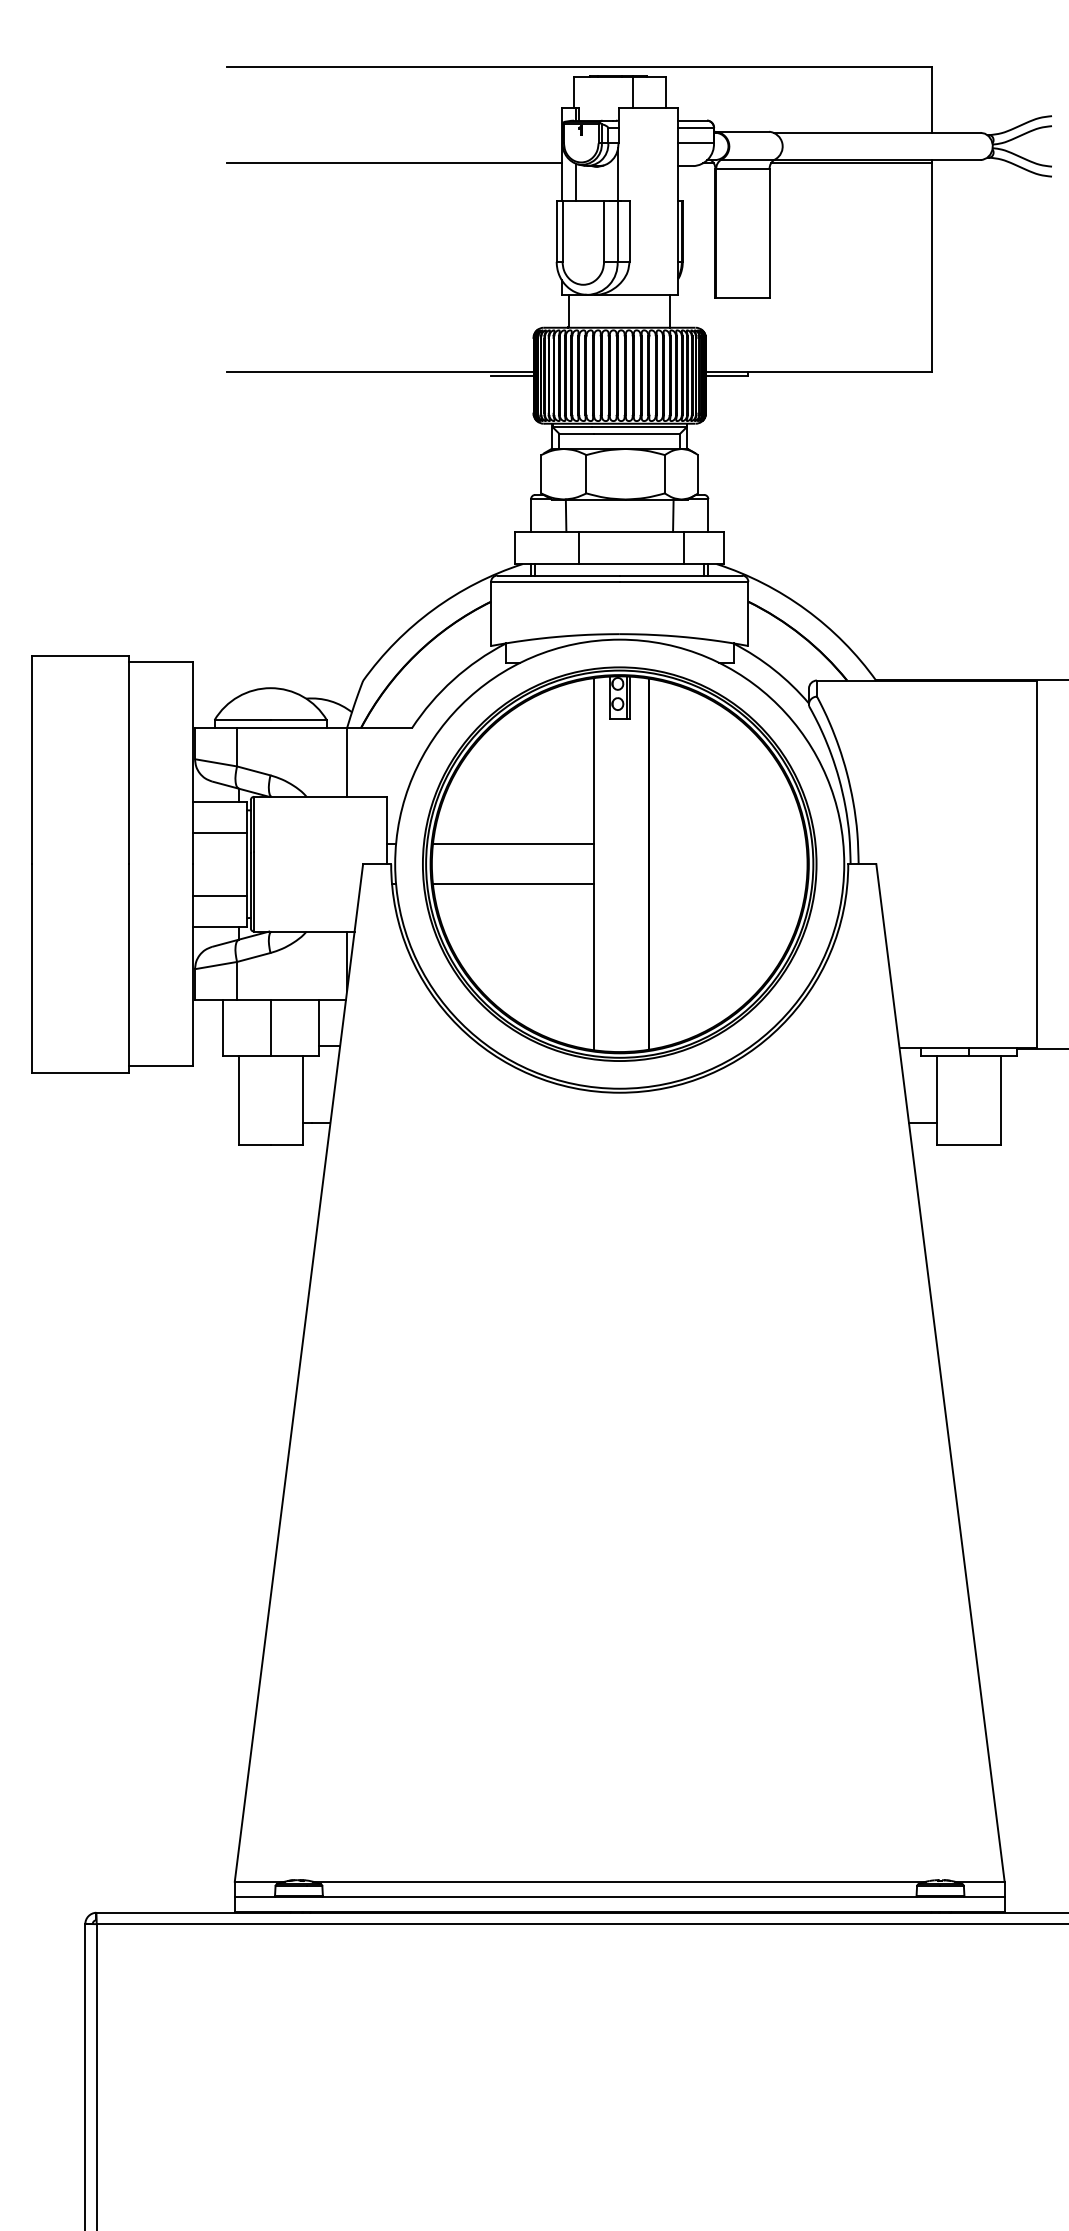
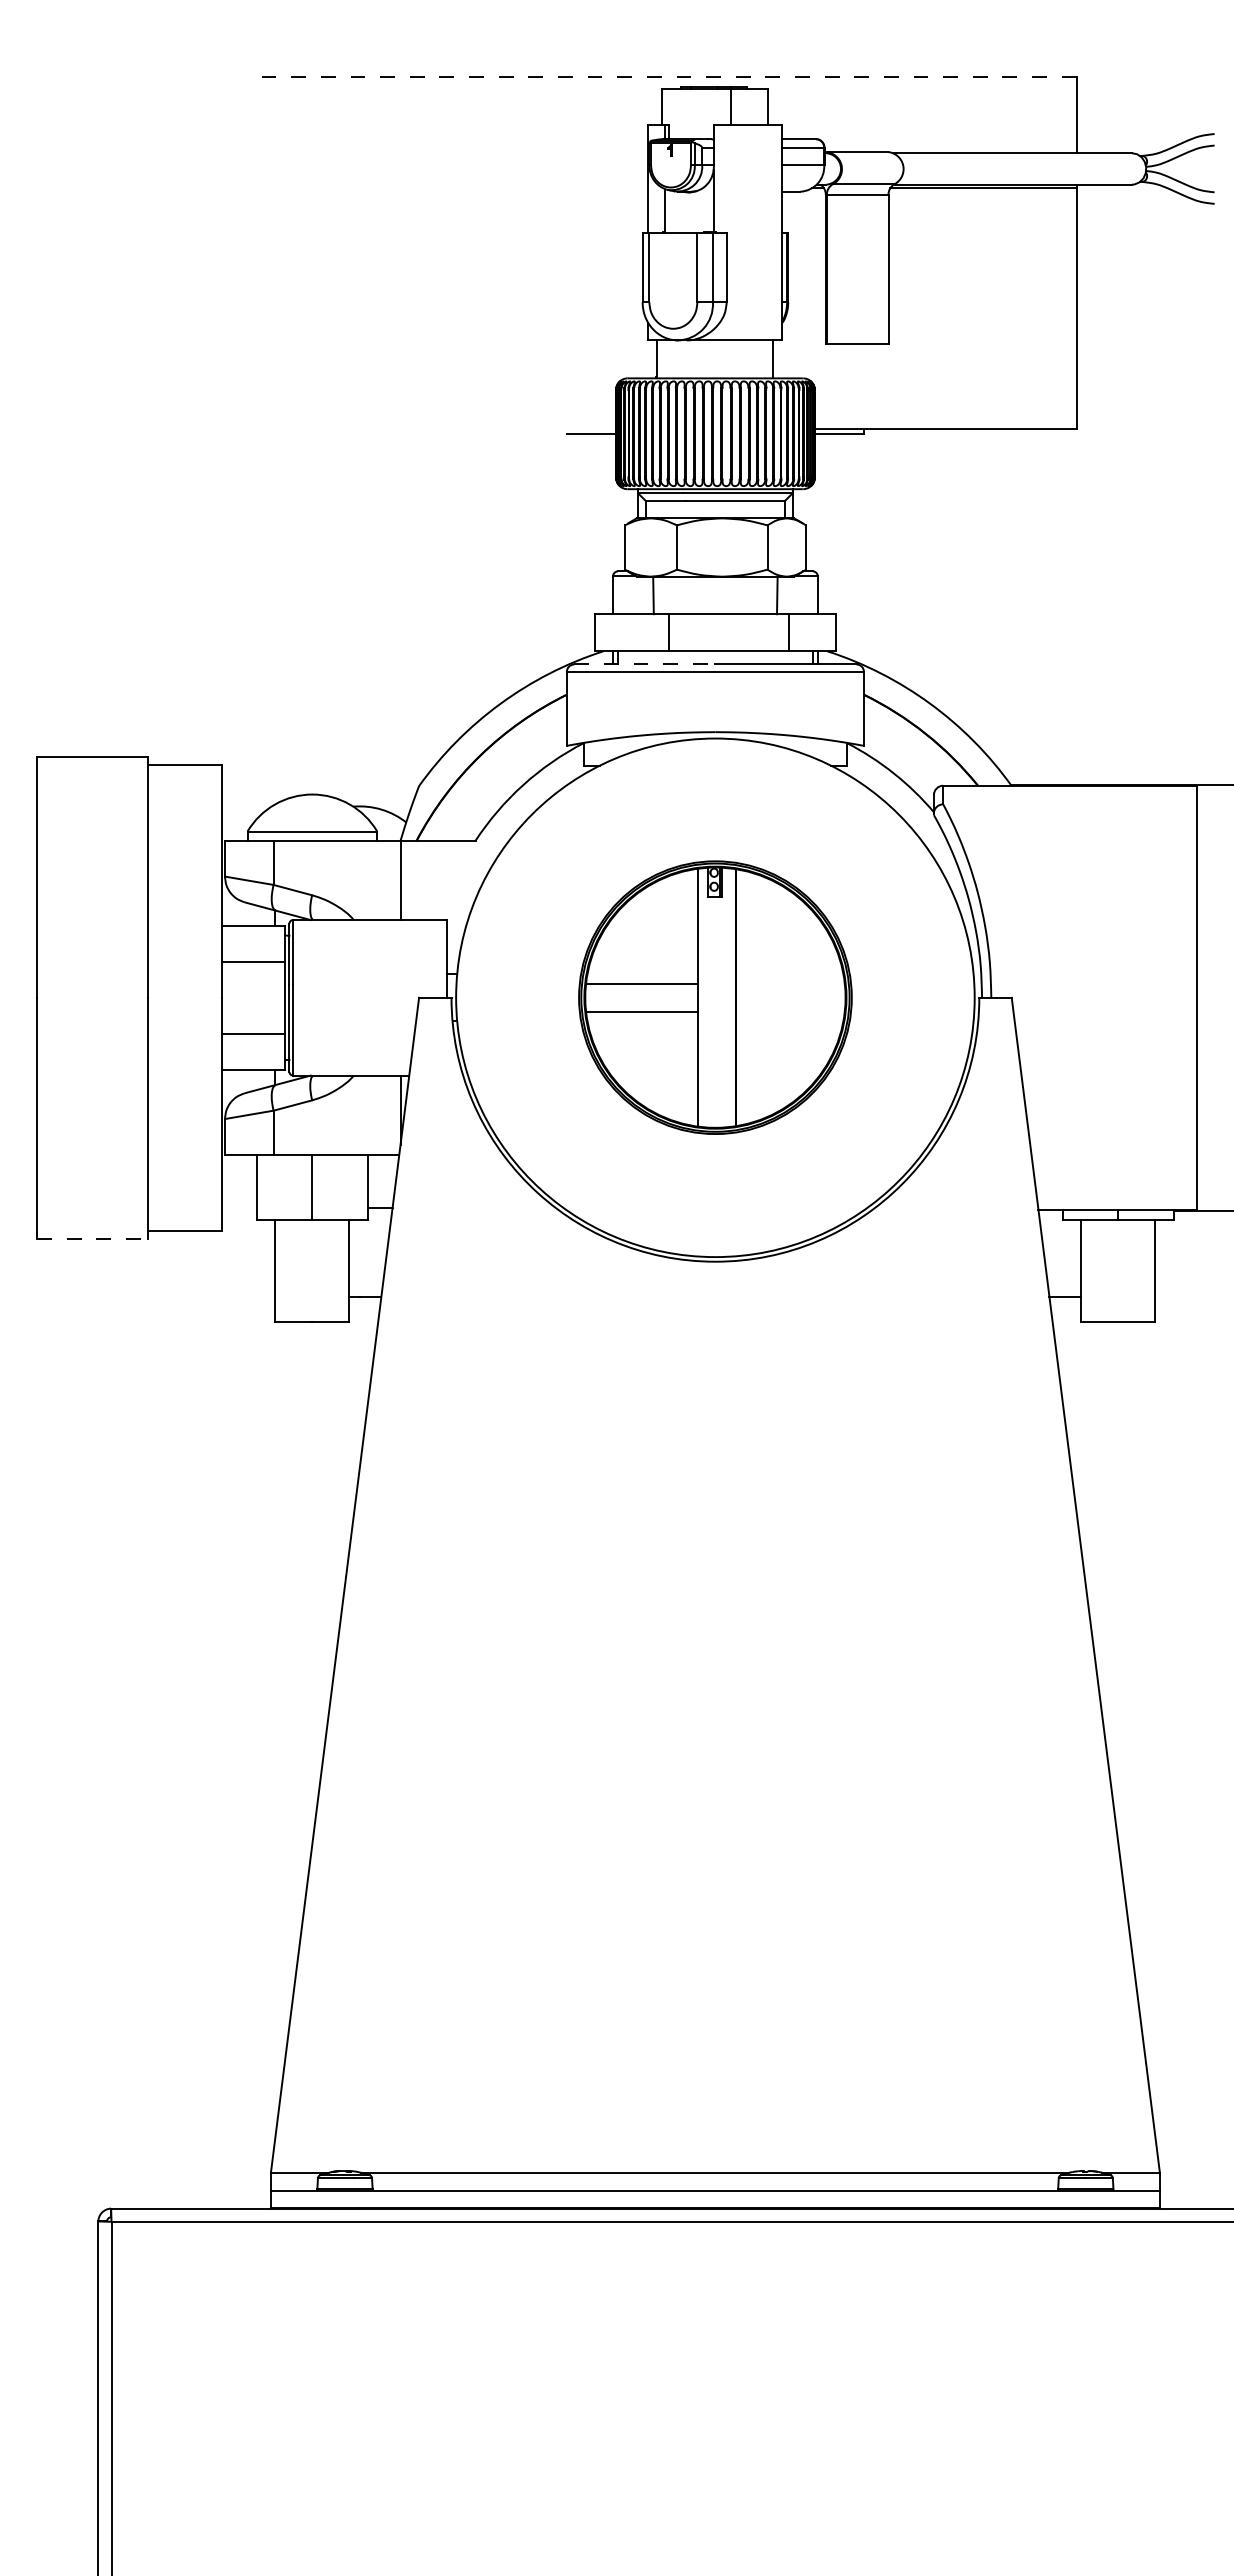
line: (579, 67) -> (669, 77), solid -> dashed
line: (393, 163) -> (454, 188), removed
line: (379, 372) -> (438, 429), removed
line: (558, 575) -> (644, 664), solid -> dashed
part: (619, 863) -> (715, 997), size x0.6
line: (80, 1072) -> (92, 1238), solid -> dashed

